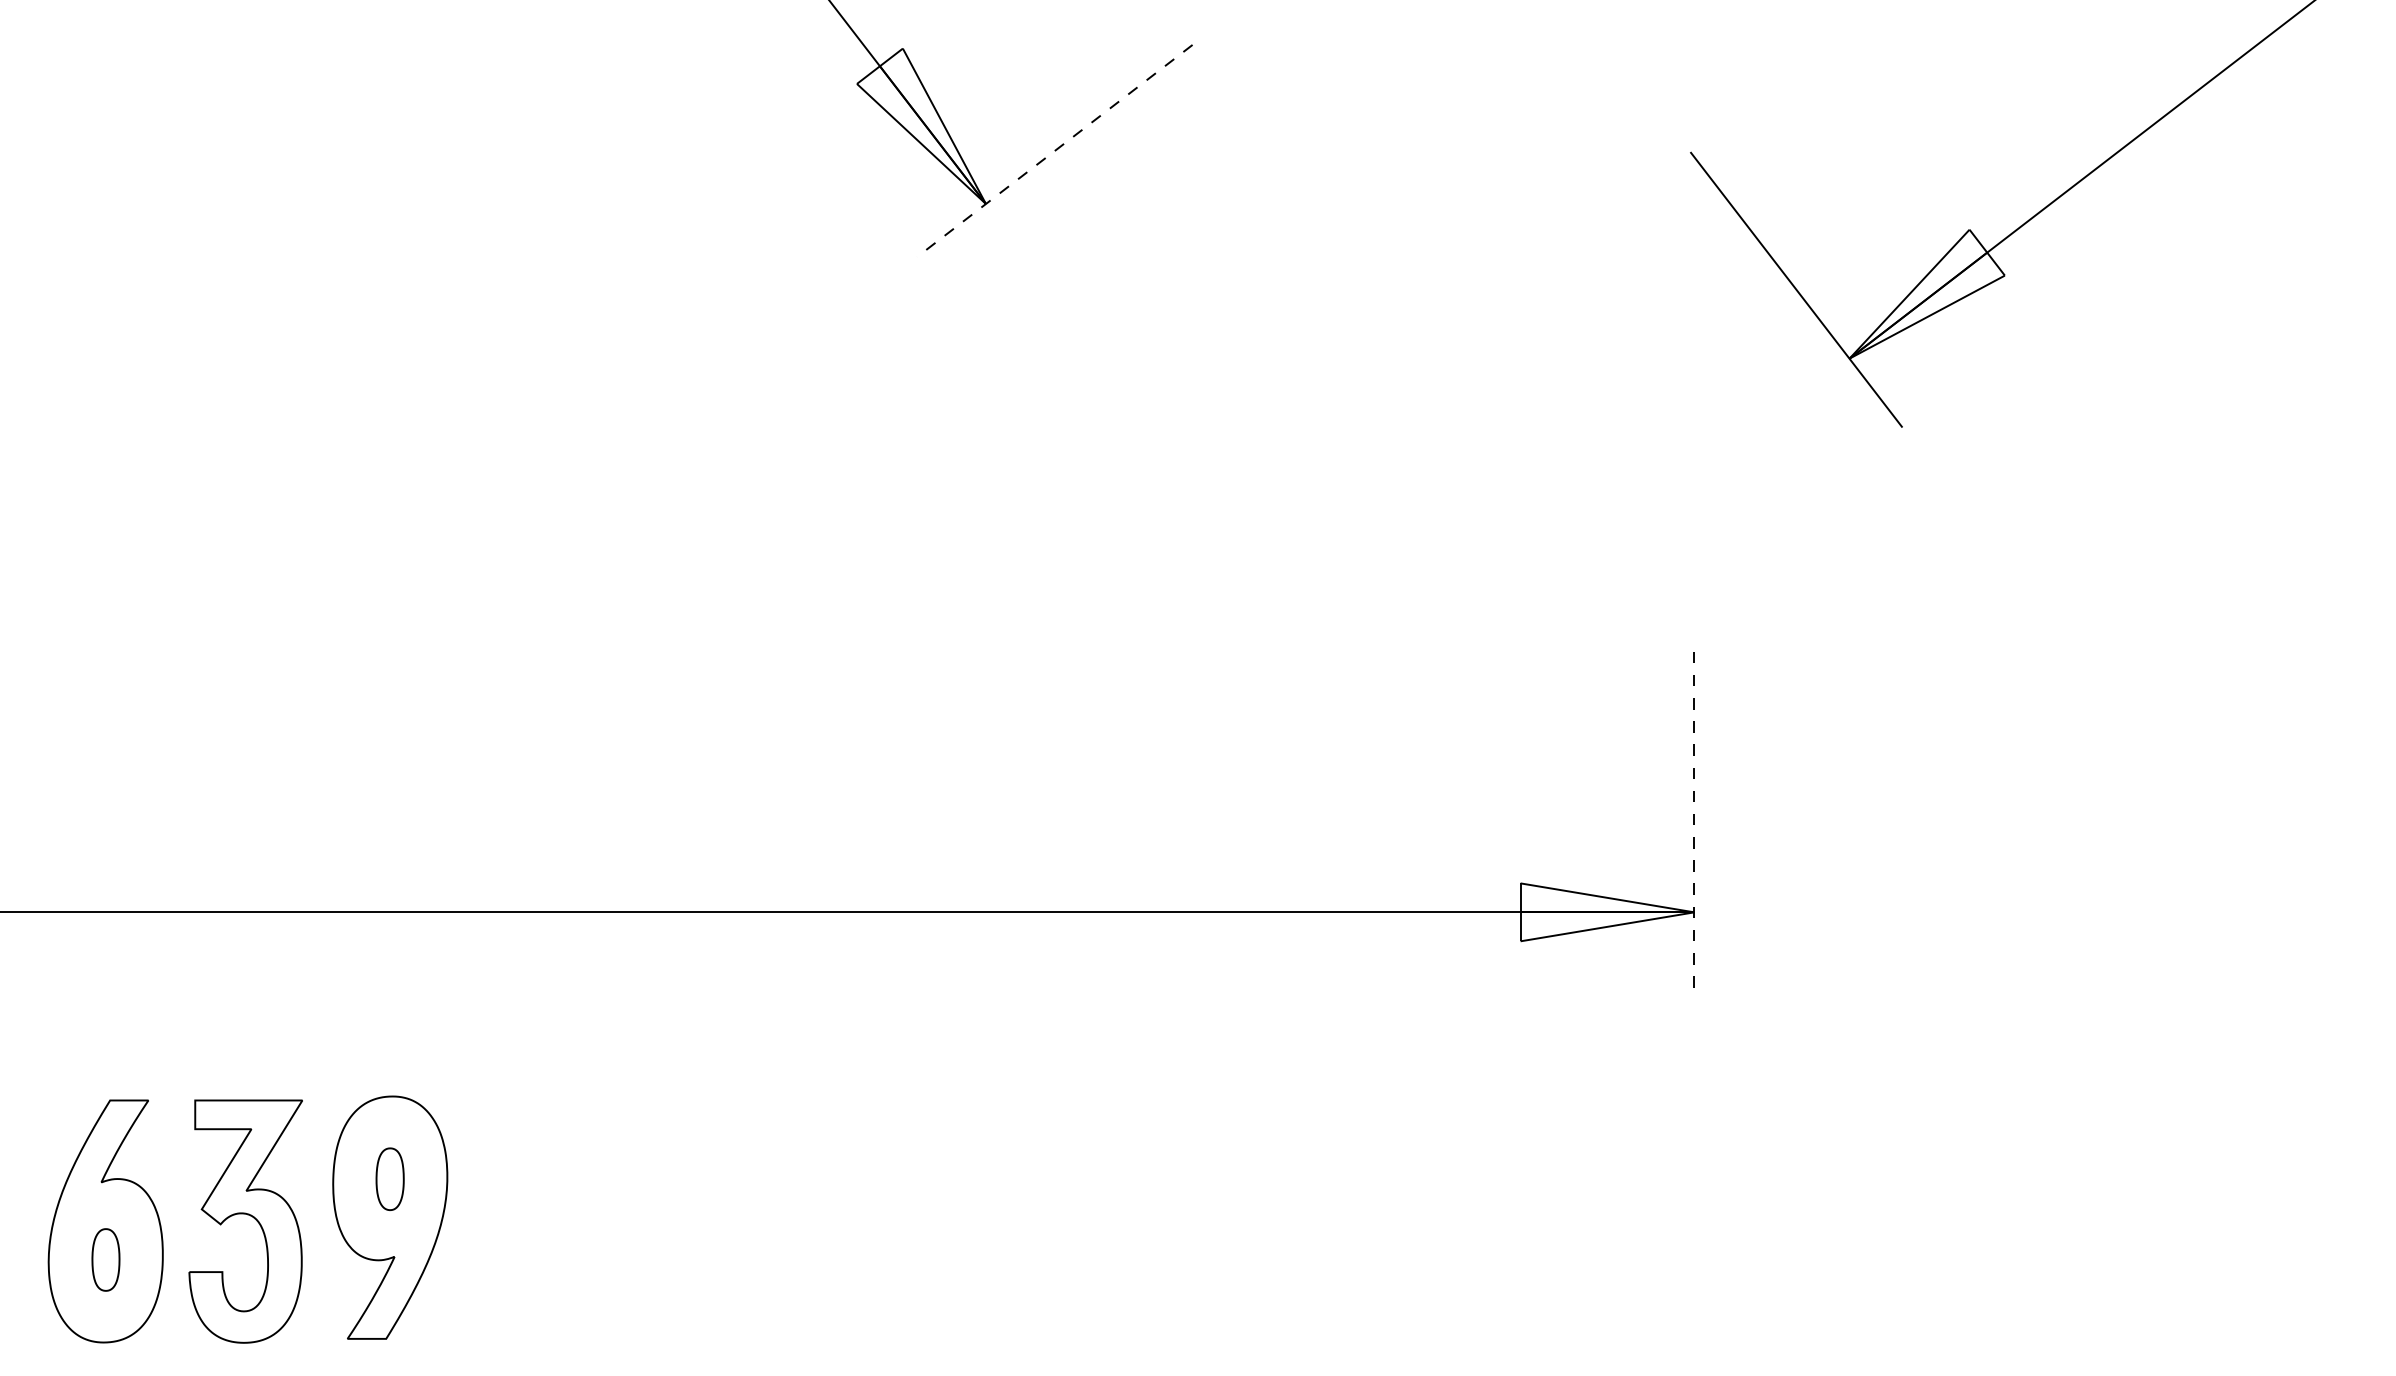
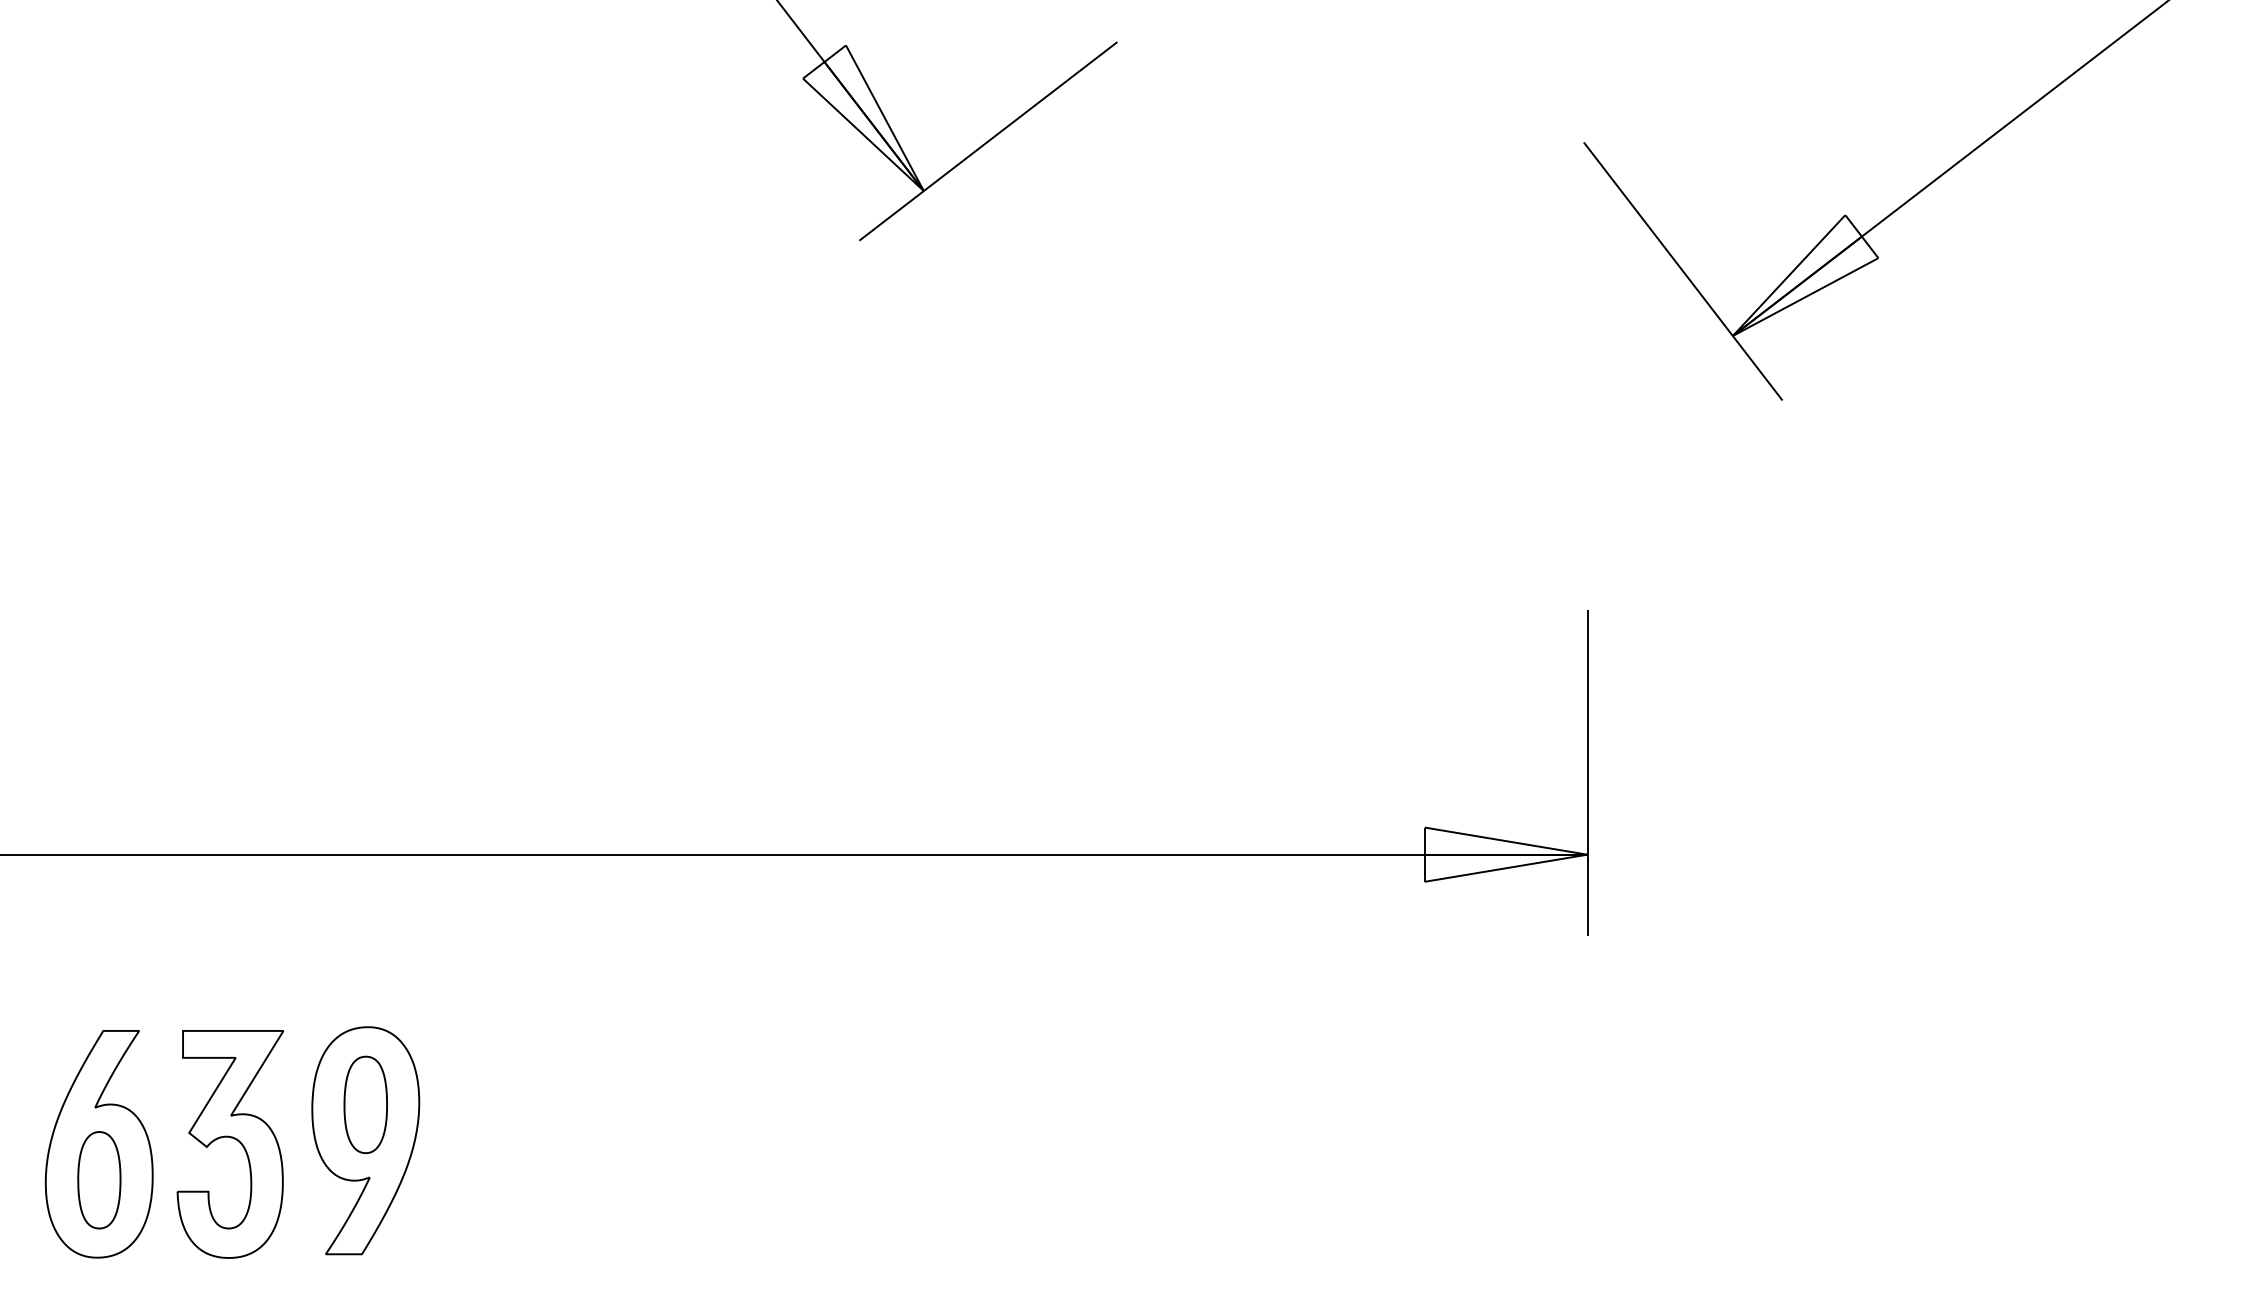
line: (1054, 151) -> (988, 141), dashed -> solid
line: (1694, 825) -> (1587, 773), dashed -> solid
part: (389, 1179) -> (365, 1104), size x1.67
part: (106, 1260) -> (99, 1180), size x1.67

